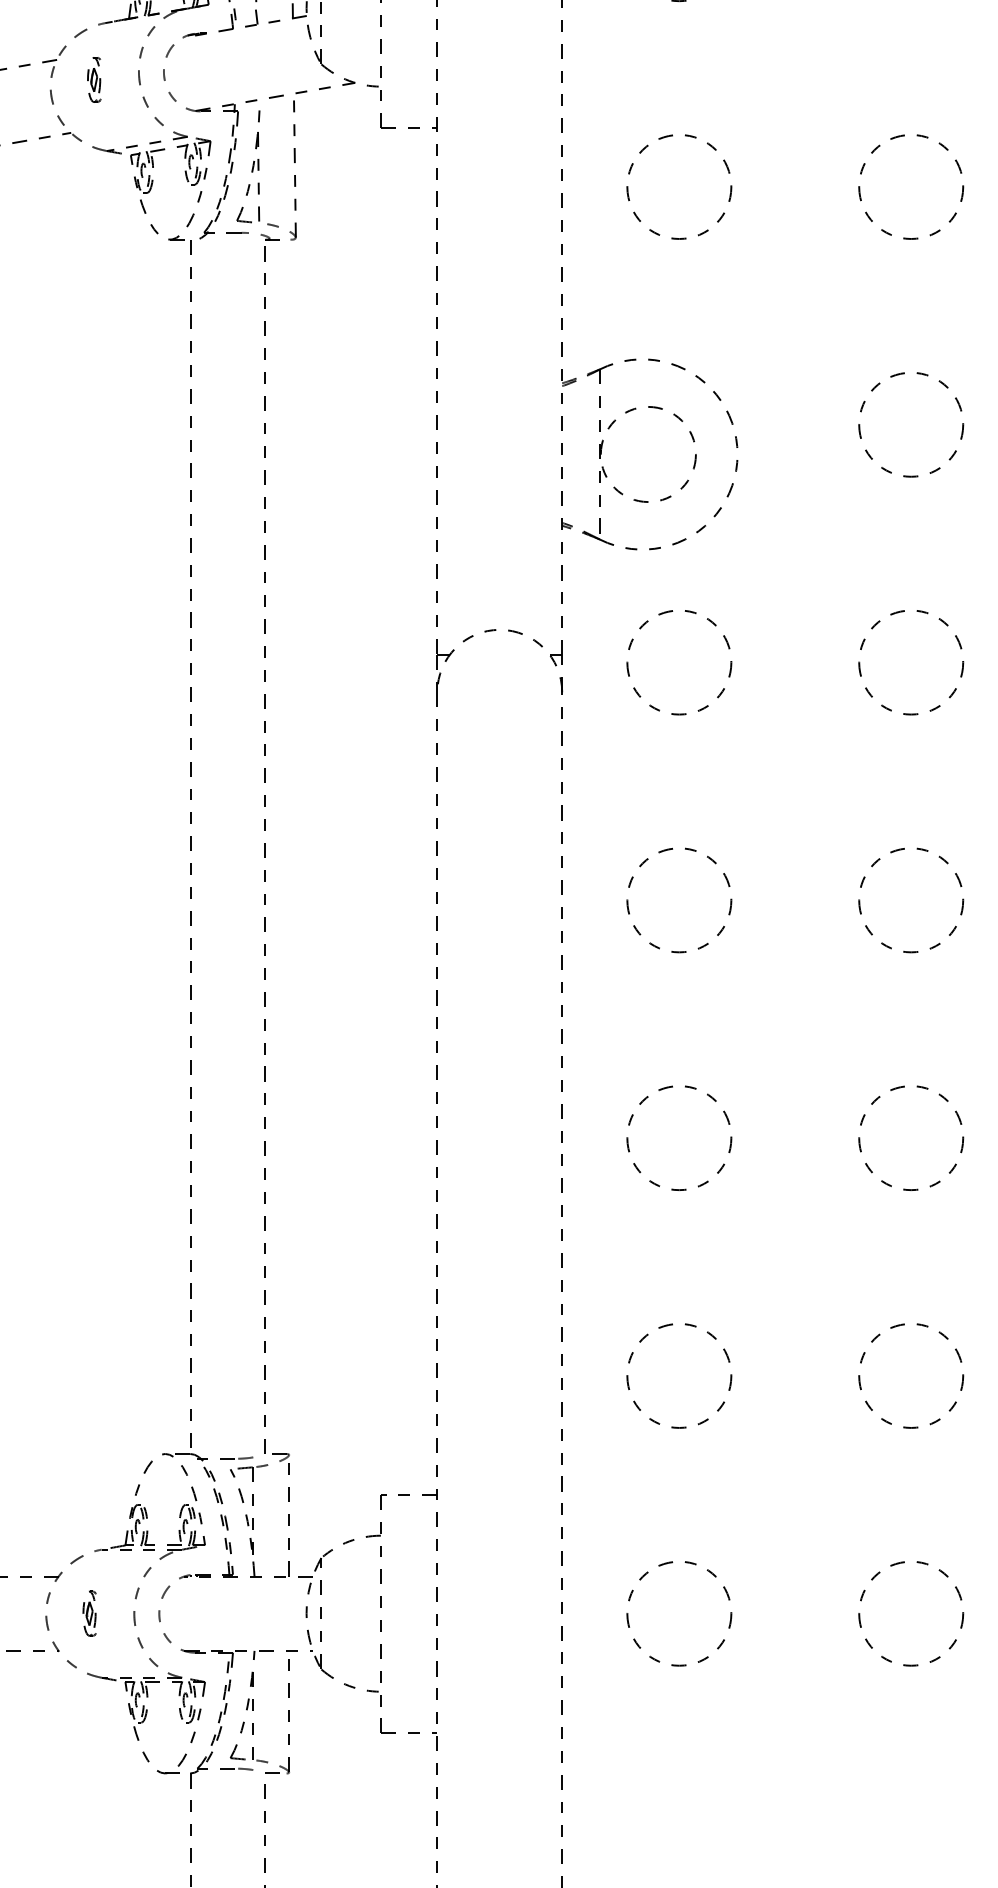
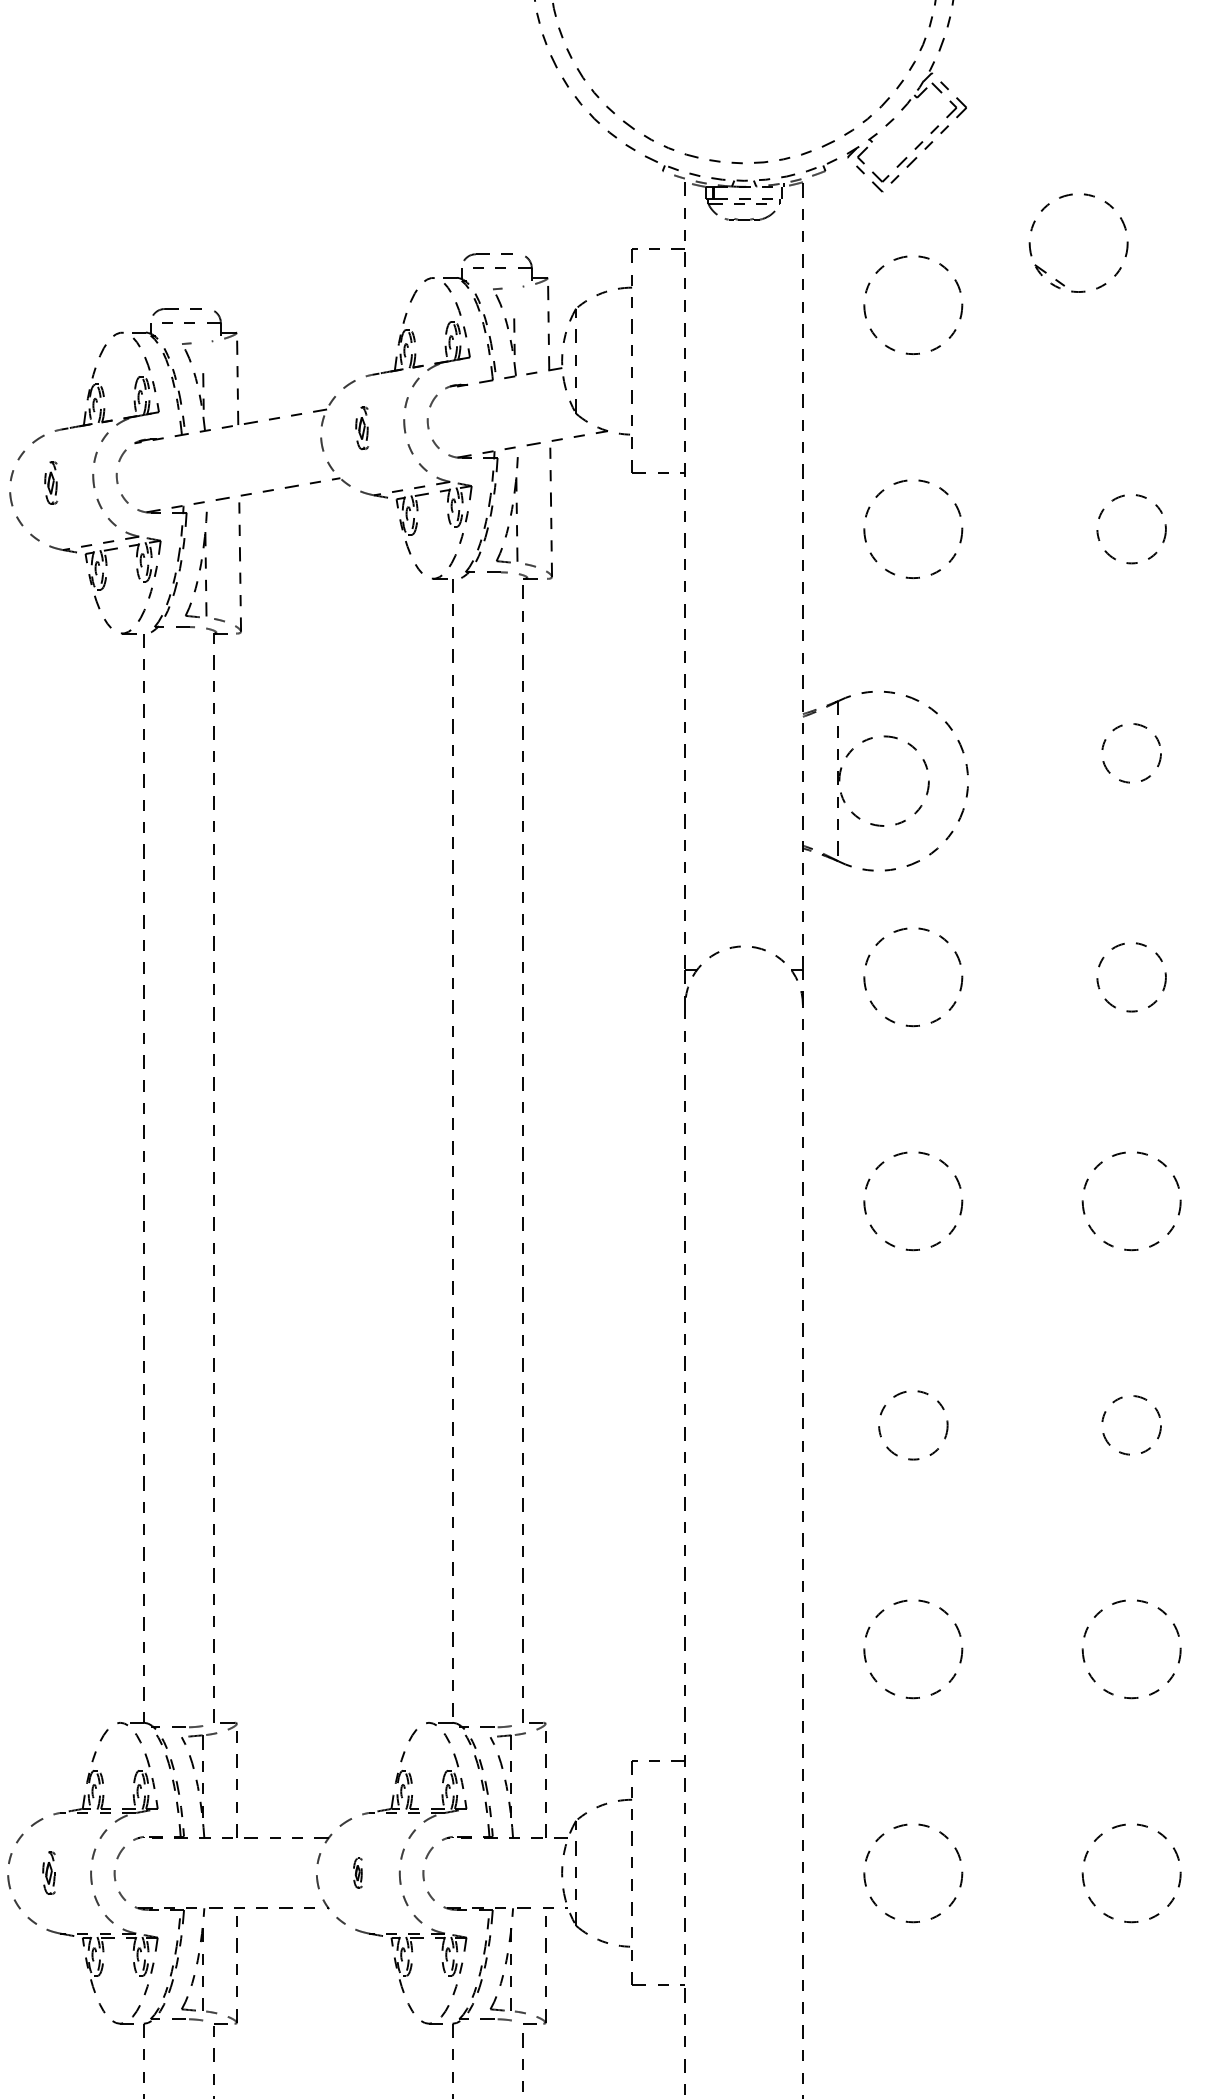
circle: (910, 186) -> (1131, 528), size x0.7
circle: (910, 425) -> (1131, 753), size x0.6
circle: (910, 662) -> (1131, 977), size x0.7
circle: (679, 1138) -> (913, 1425), size x0.7
circle: (910, 1138) -> (1131, 1425), size x0.6
part: (89, 1612) -> (357, 1872), size x0.7

